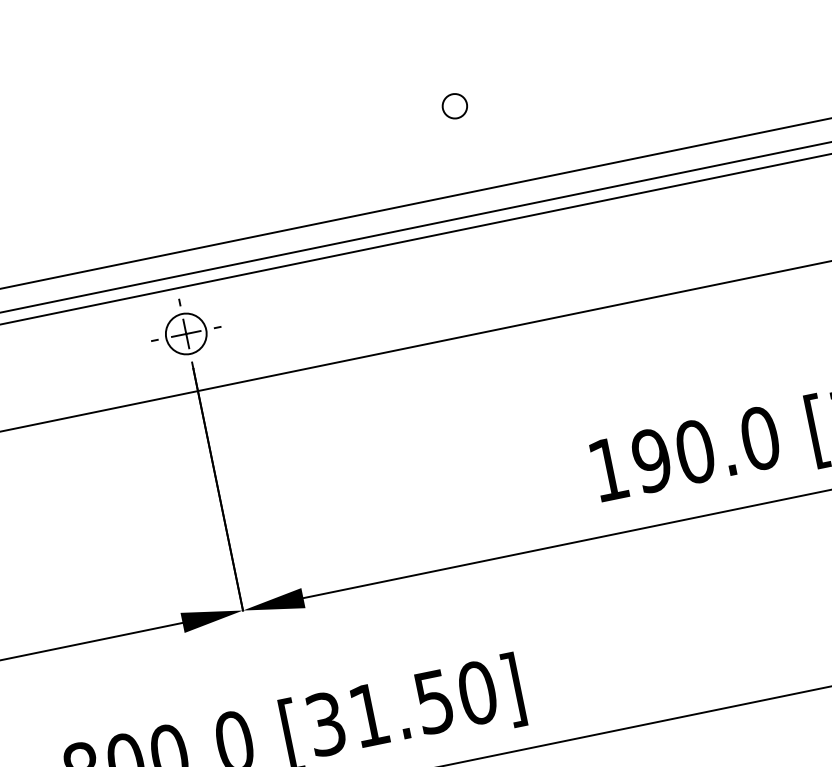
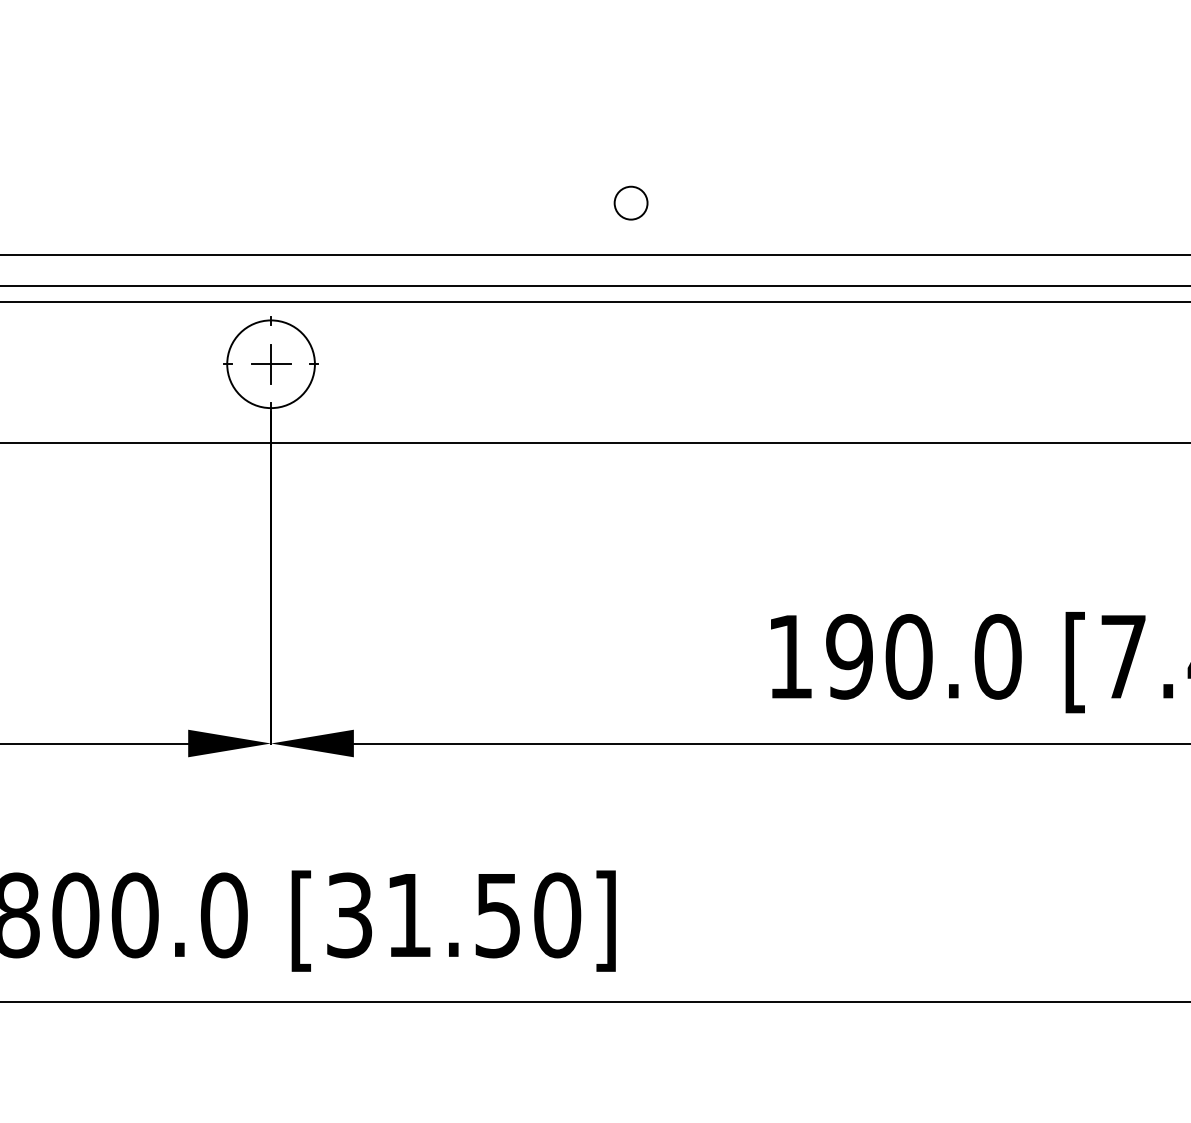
circle: (454, 105) -> (630, 202), moved
circle: (185, 333) -> (270, 363), size x1.6

